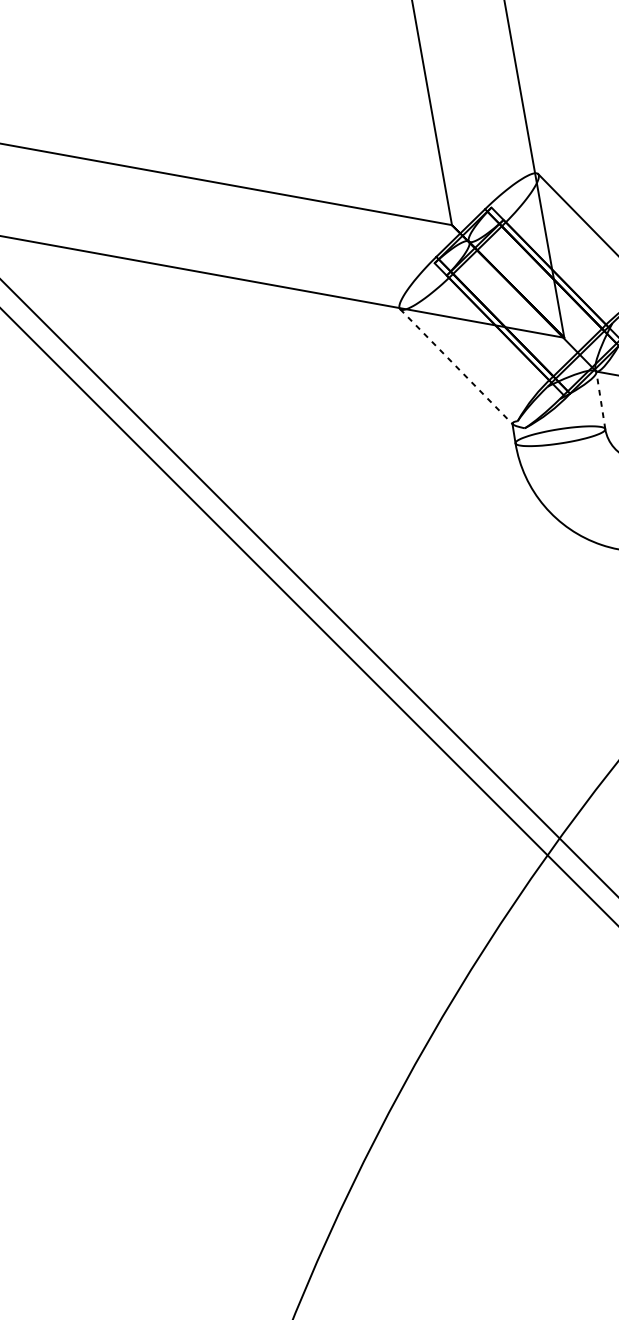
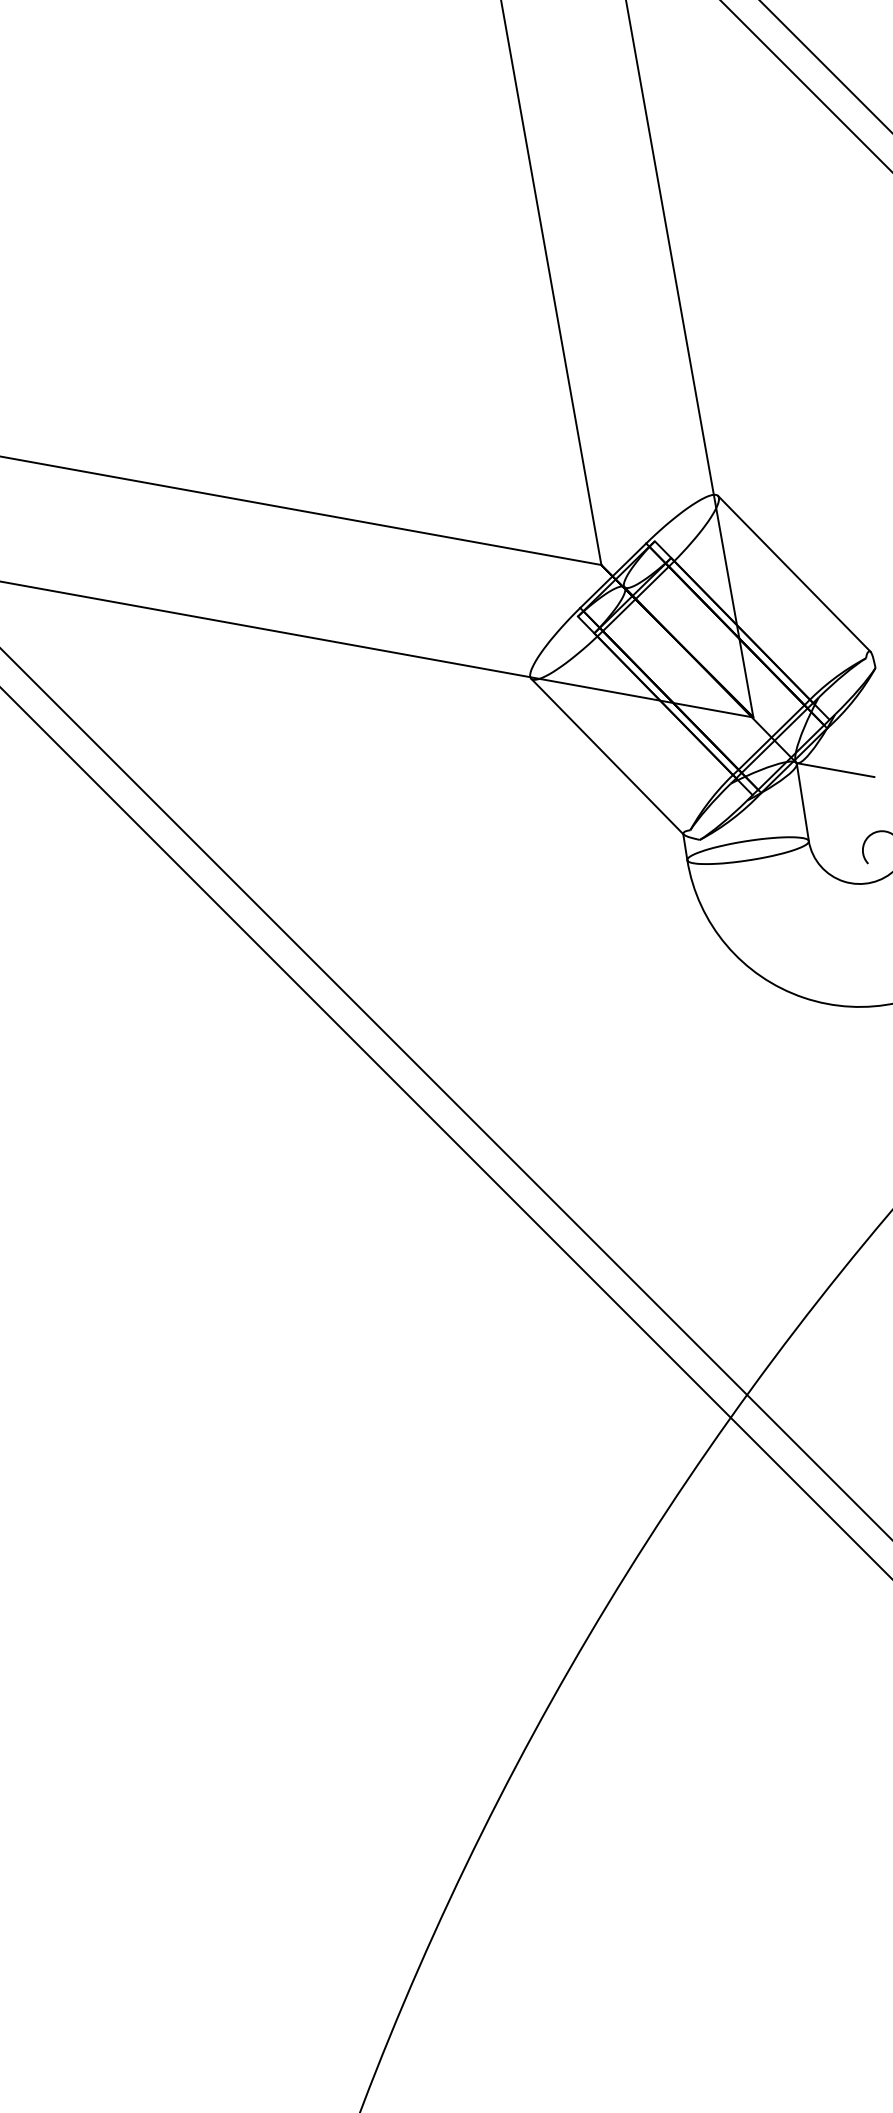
line: (456, 367) -> (607, 757), dashed -> solid
line: (600, 400) -> (802, 802), dashed -> solid

